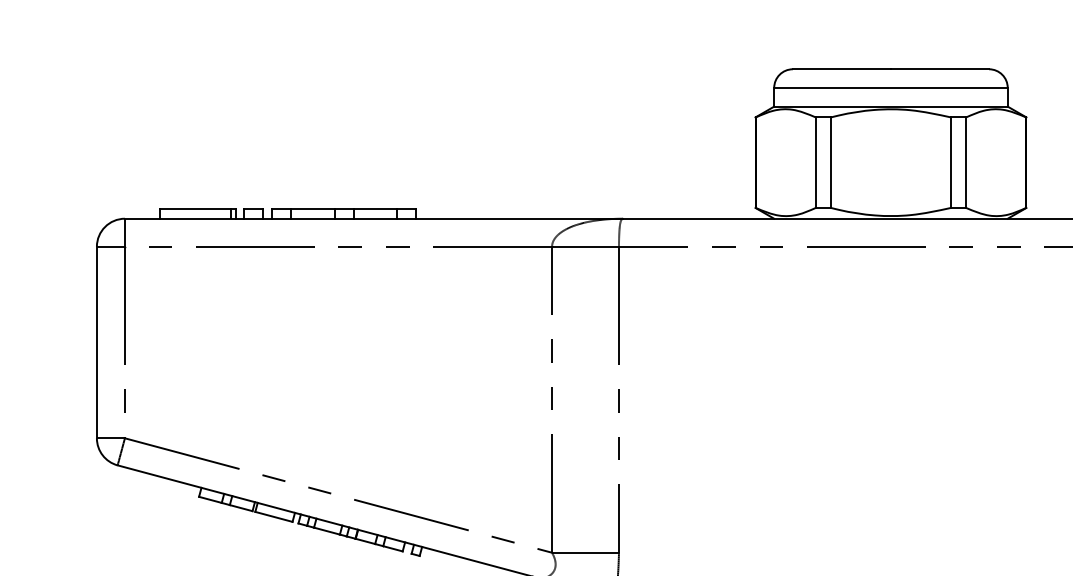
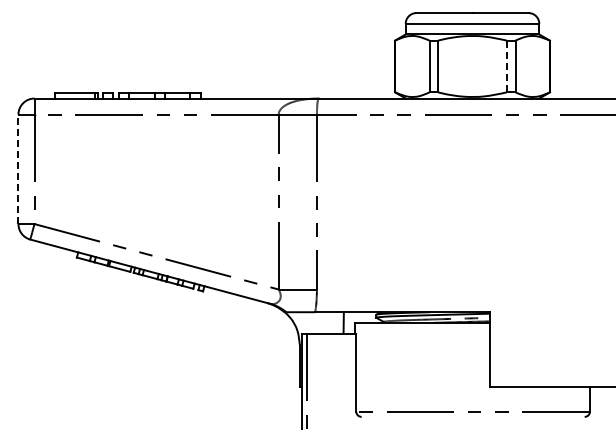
line: (950, 162) -> (506, 66), solid -> dashed
line: (96, 342) -> (18, 169), solid -> dashed

